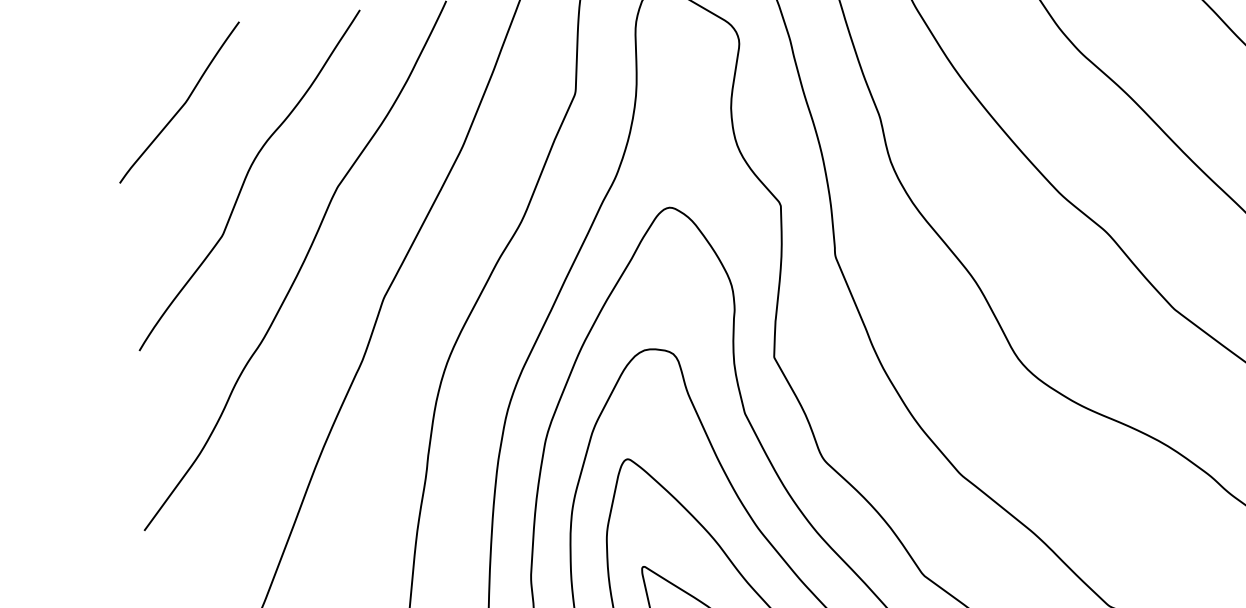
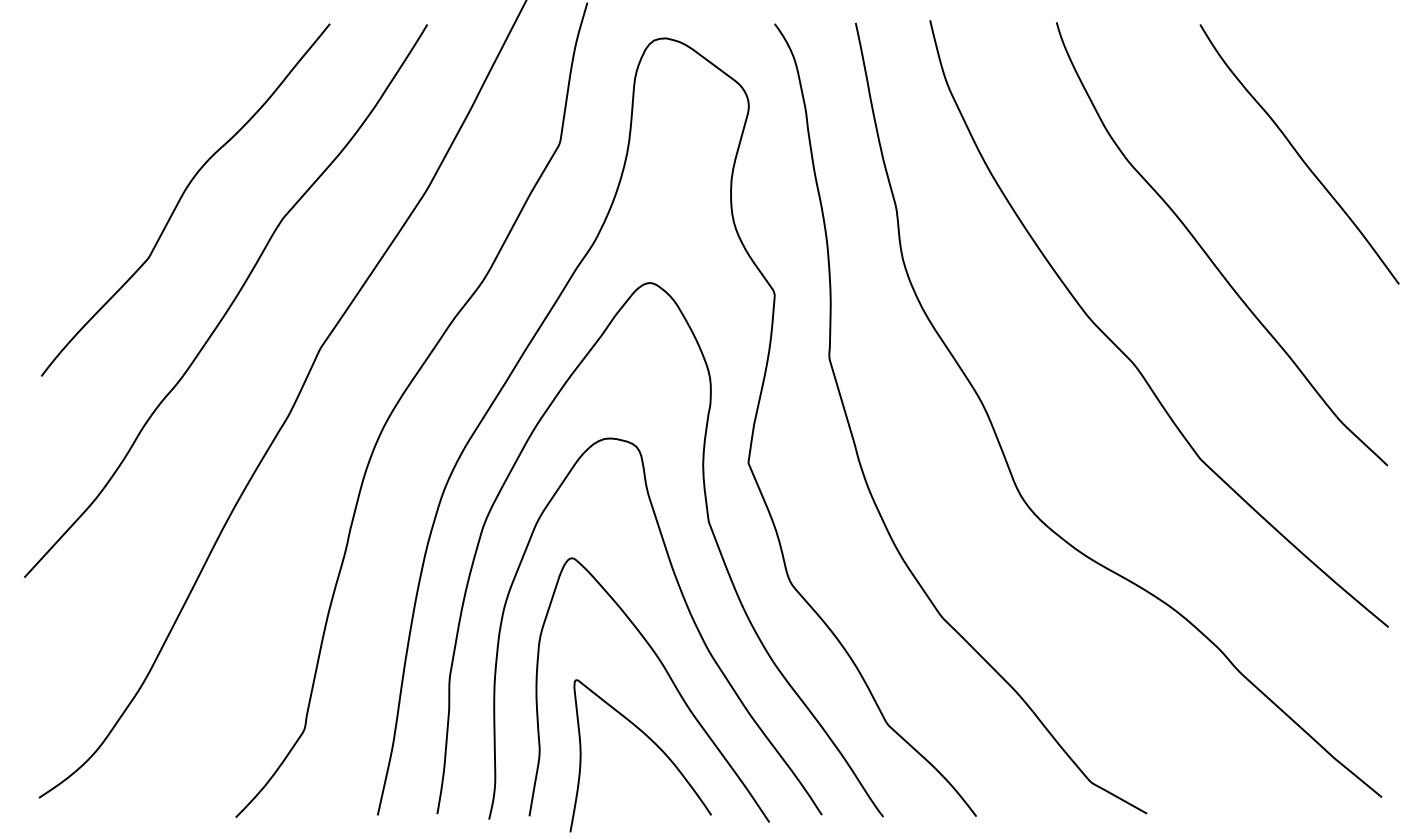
curve: (182, 104) -> (120, 107), removed

